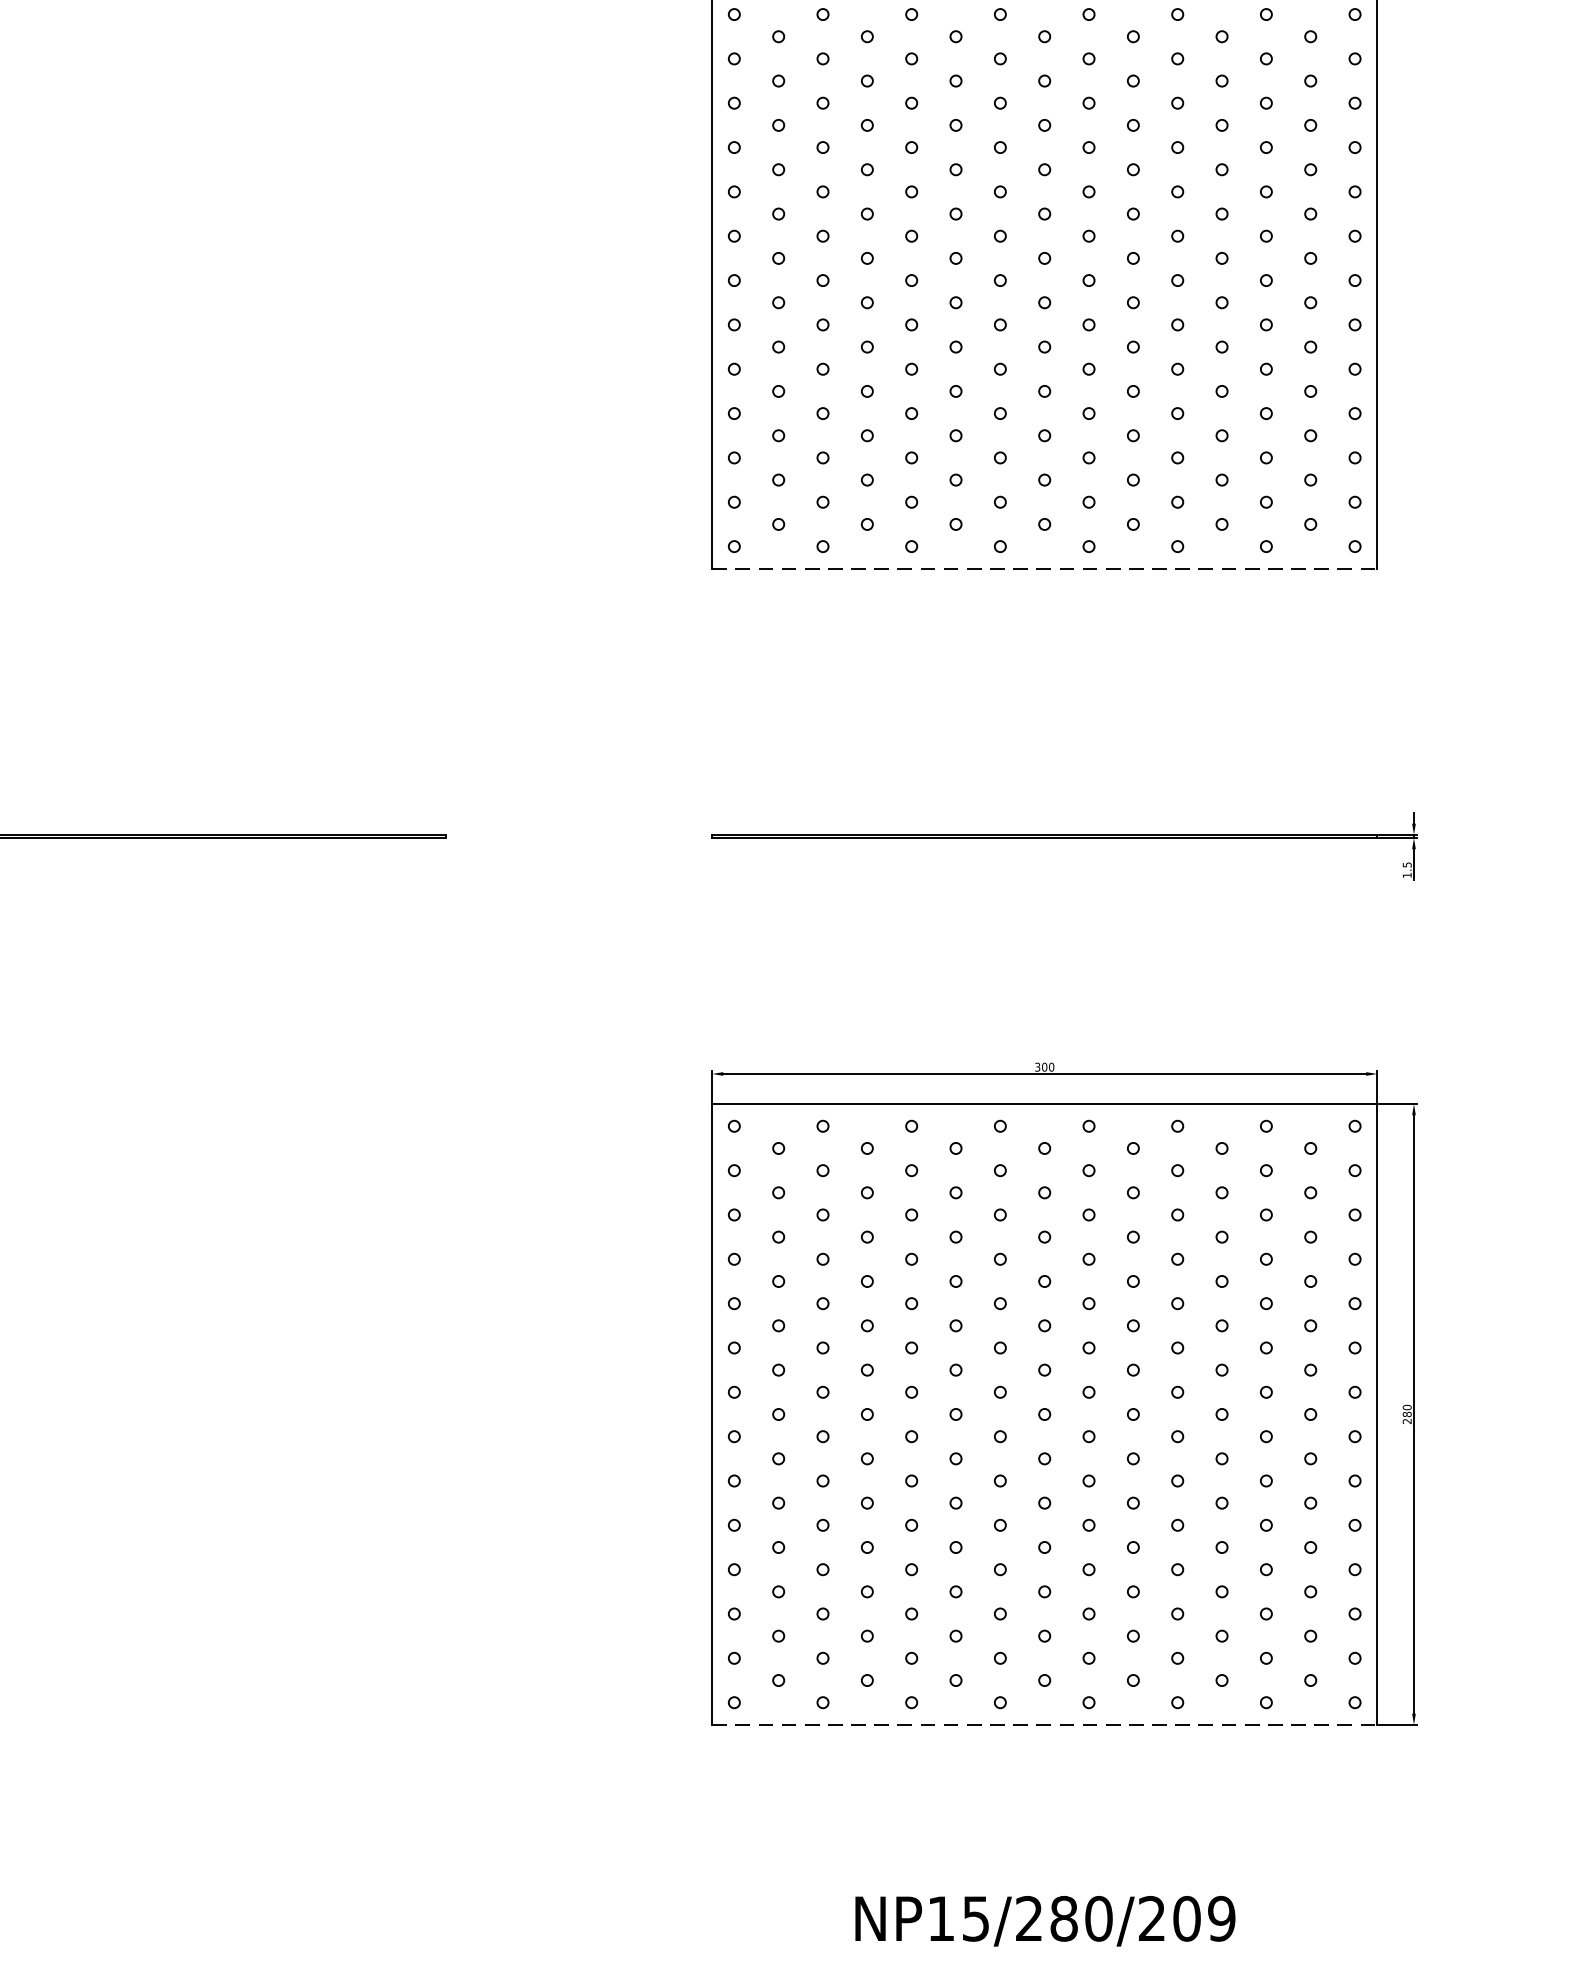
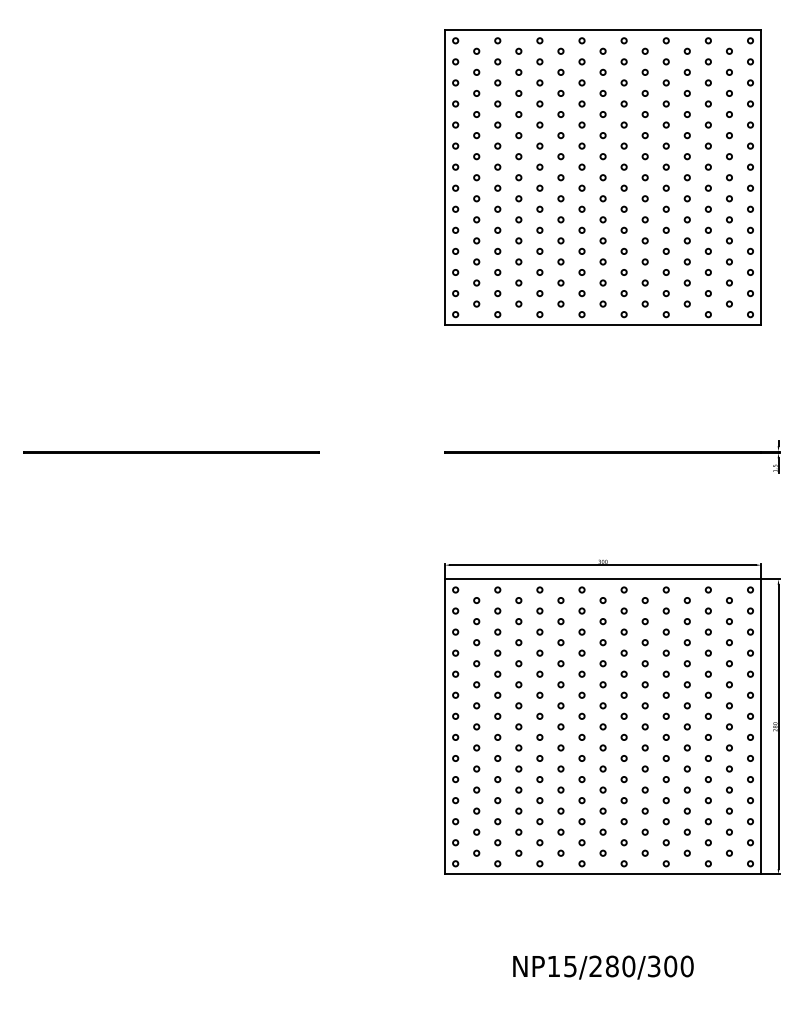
line: (1045, 569) -> (603, 325), dashed -> solid
line: (1045, 1725) -> (603, 874), dashed -> solid
text: (1186, 1918) -> (670, 966), NP15/280/209 -> NP15/280/300

